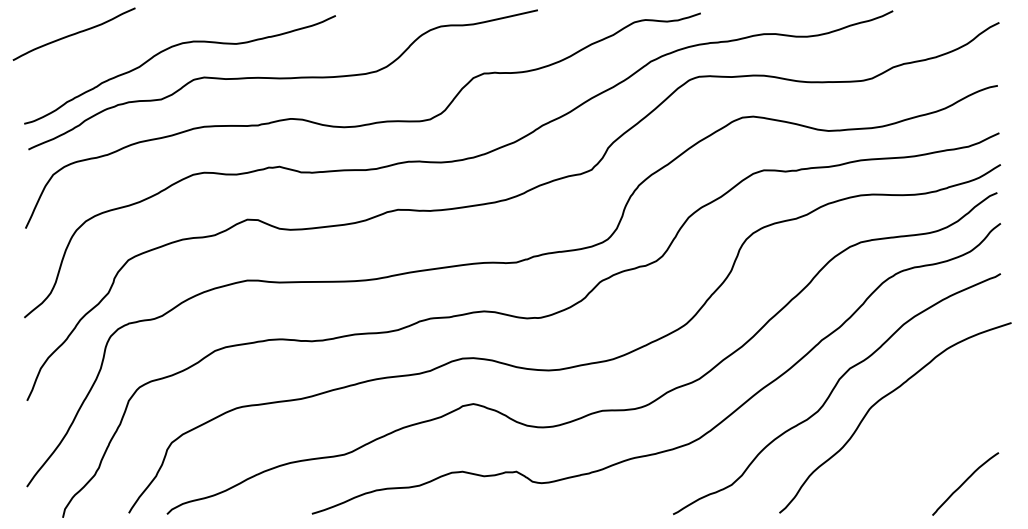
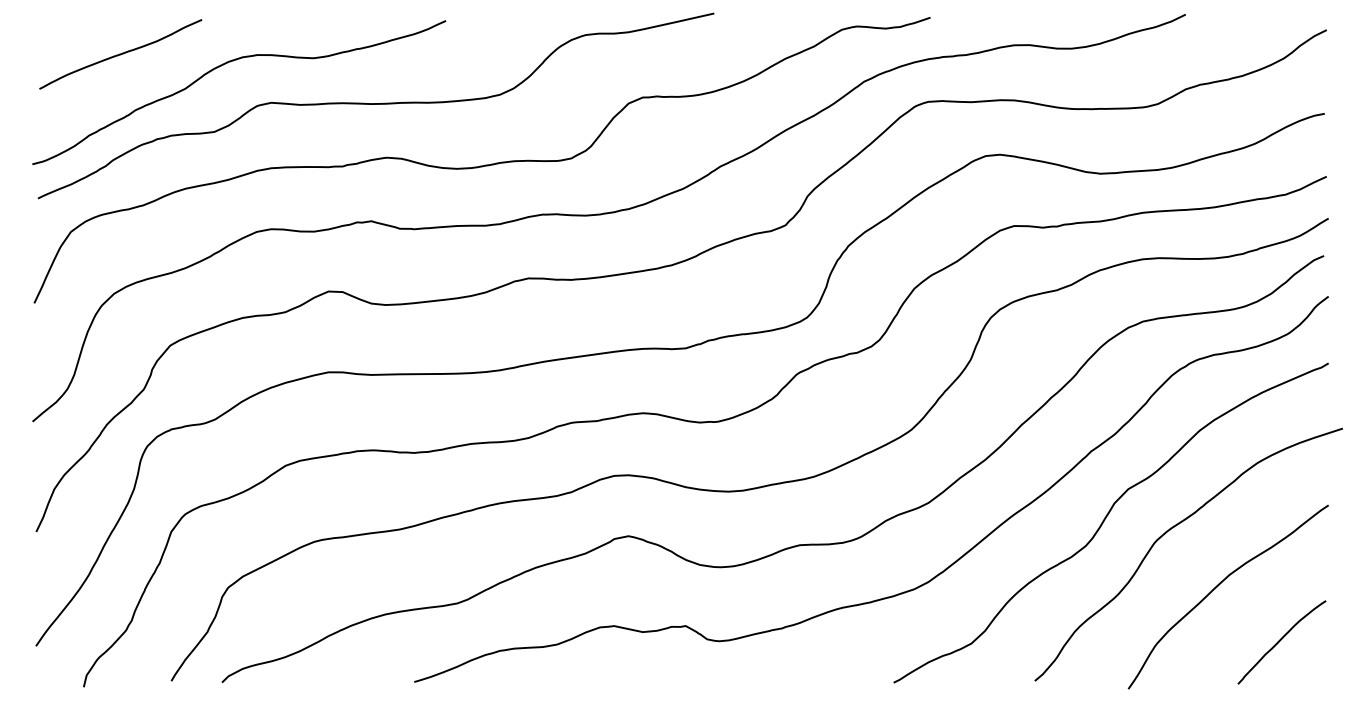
curve: (74, 34) -> (120, 54), moved
curve: (917, 441) -> (1218, 586), added

